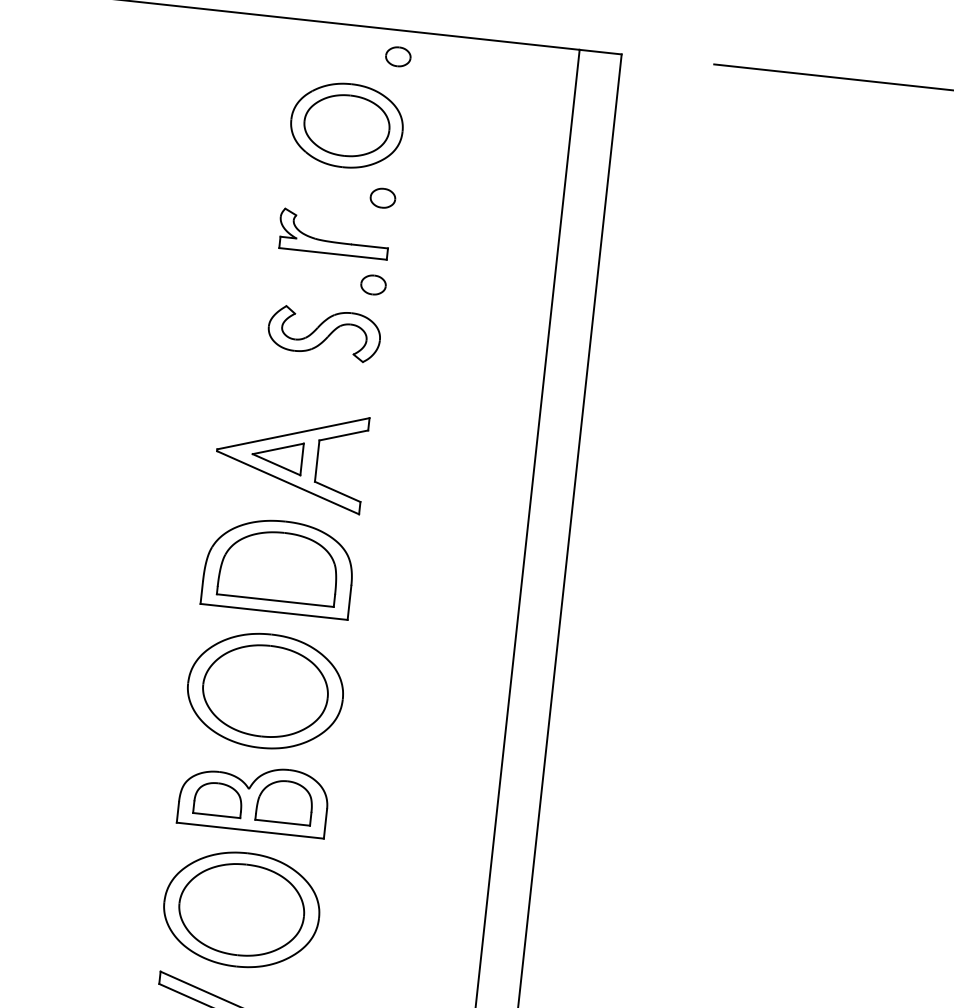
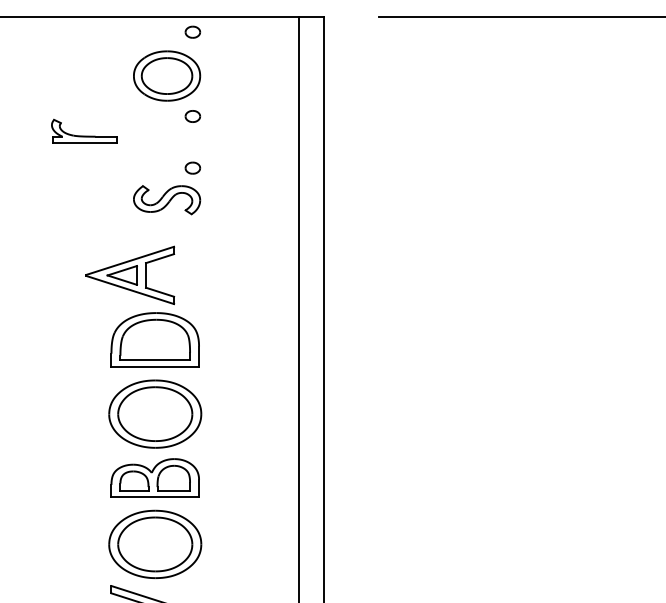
part: (334, 232) -> (84, 130), moved
part: (291, 458) -> (130, 275), moved

